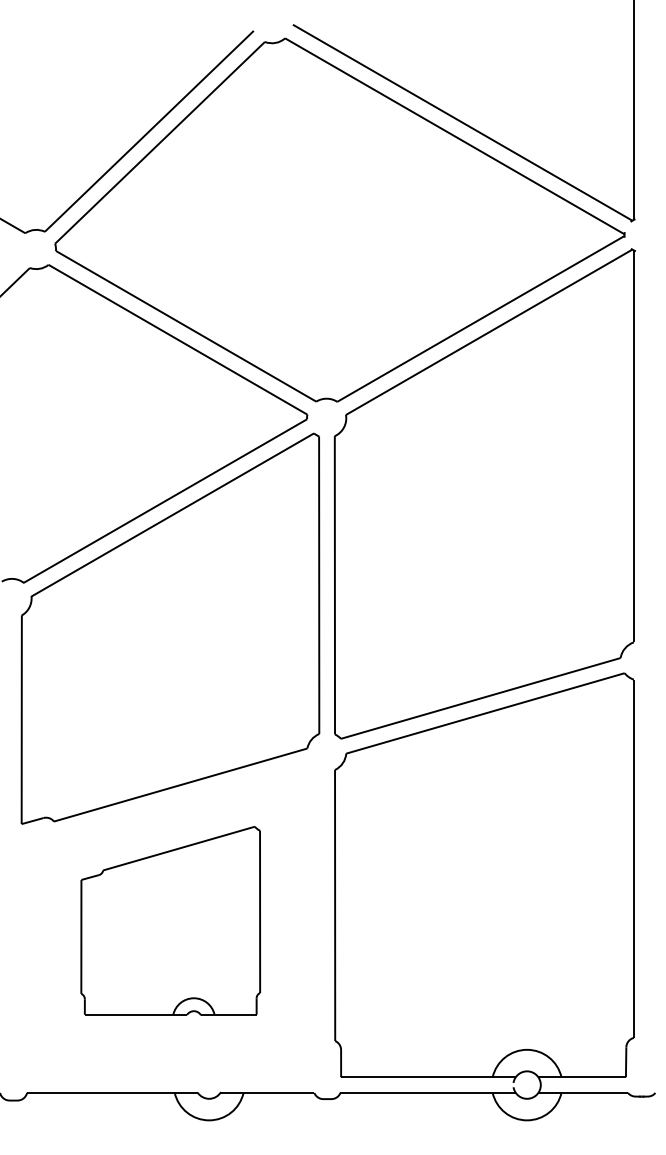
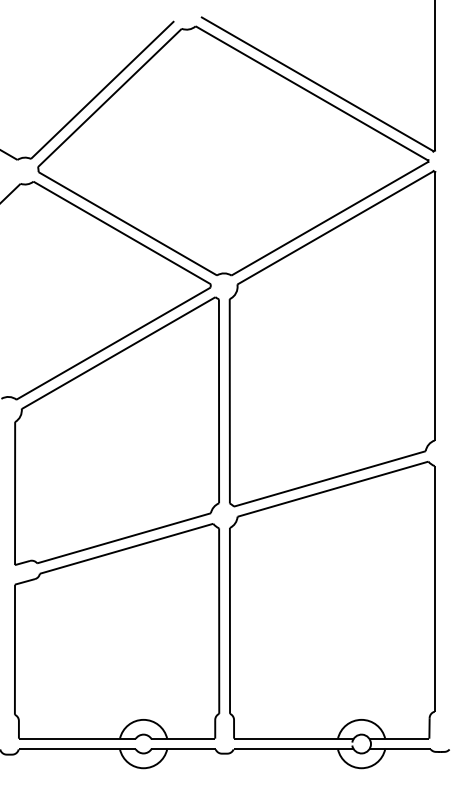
part: (171, 920) -> (117, 631), size x1.67

